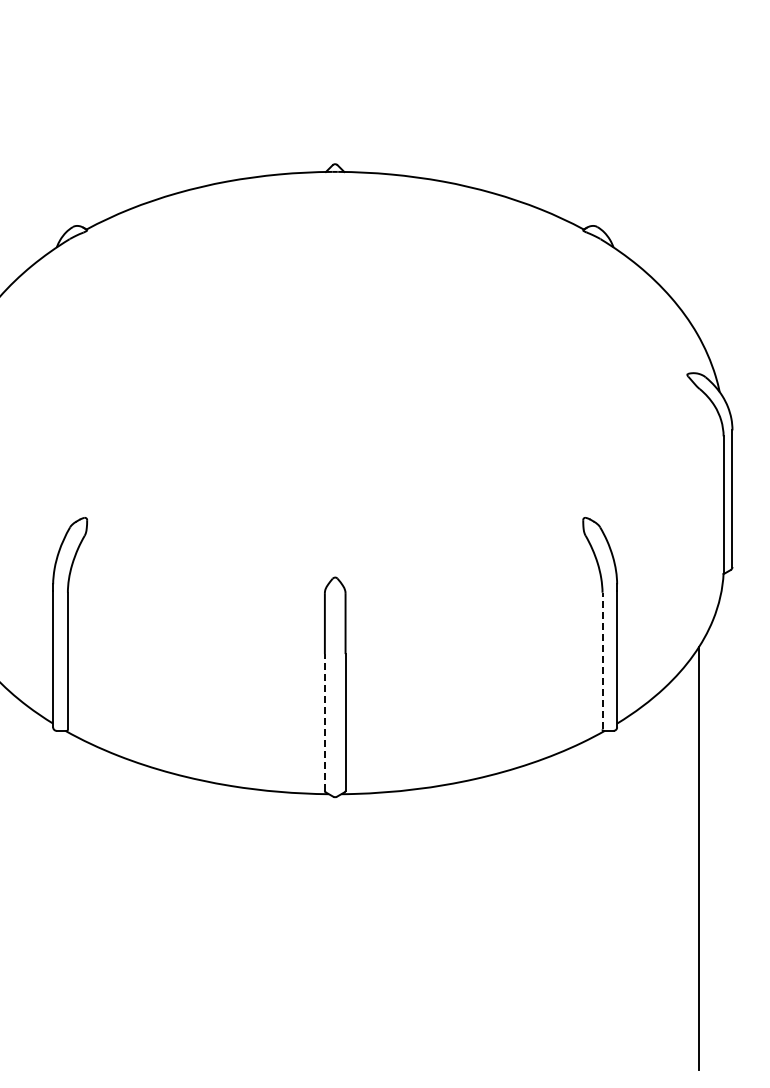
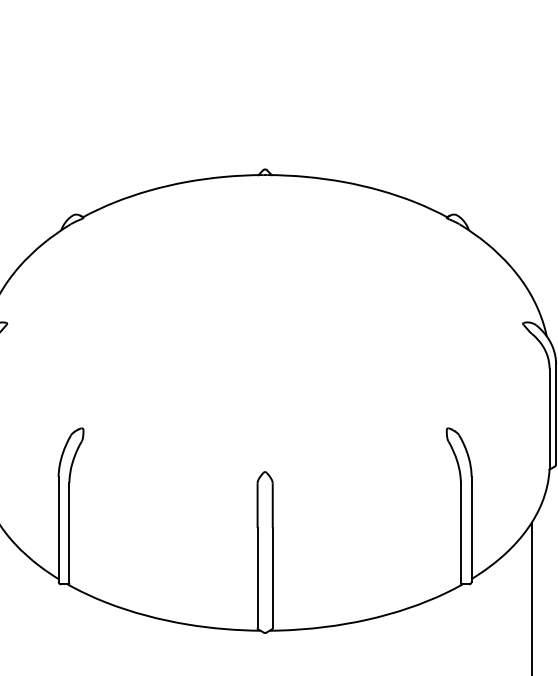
line: (602, 660) -> (460, 532), dashed -> solid
line: (324, 721) -> (257, 577), dashed -> solid

